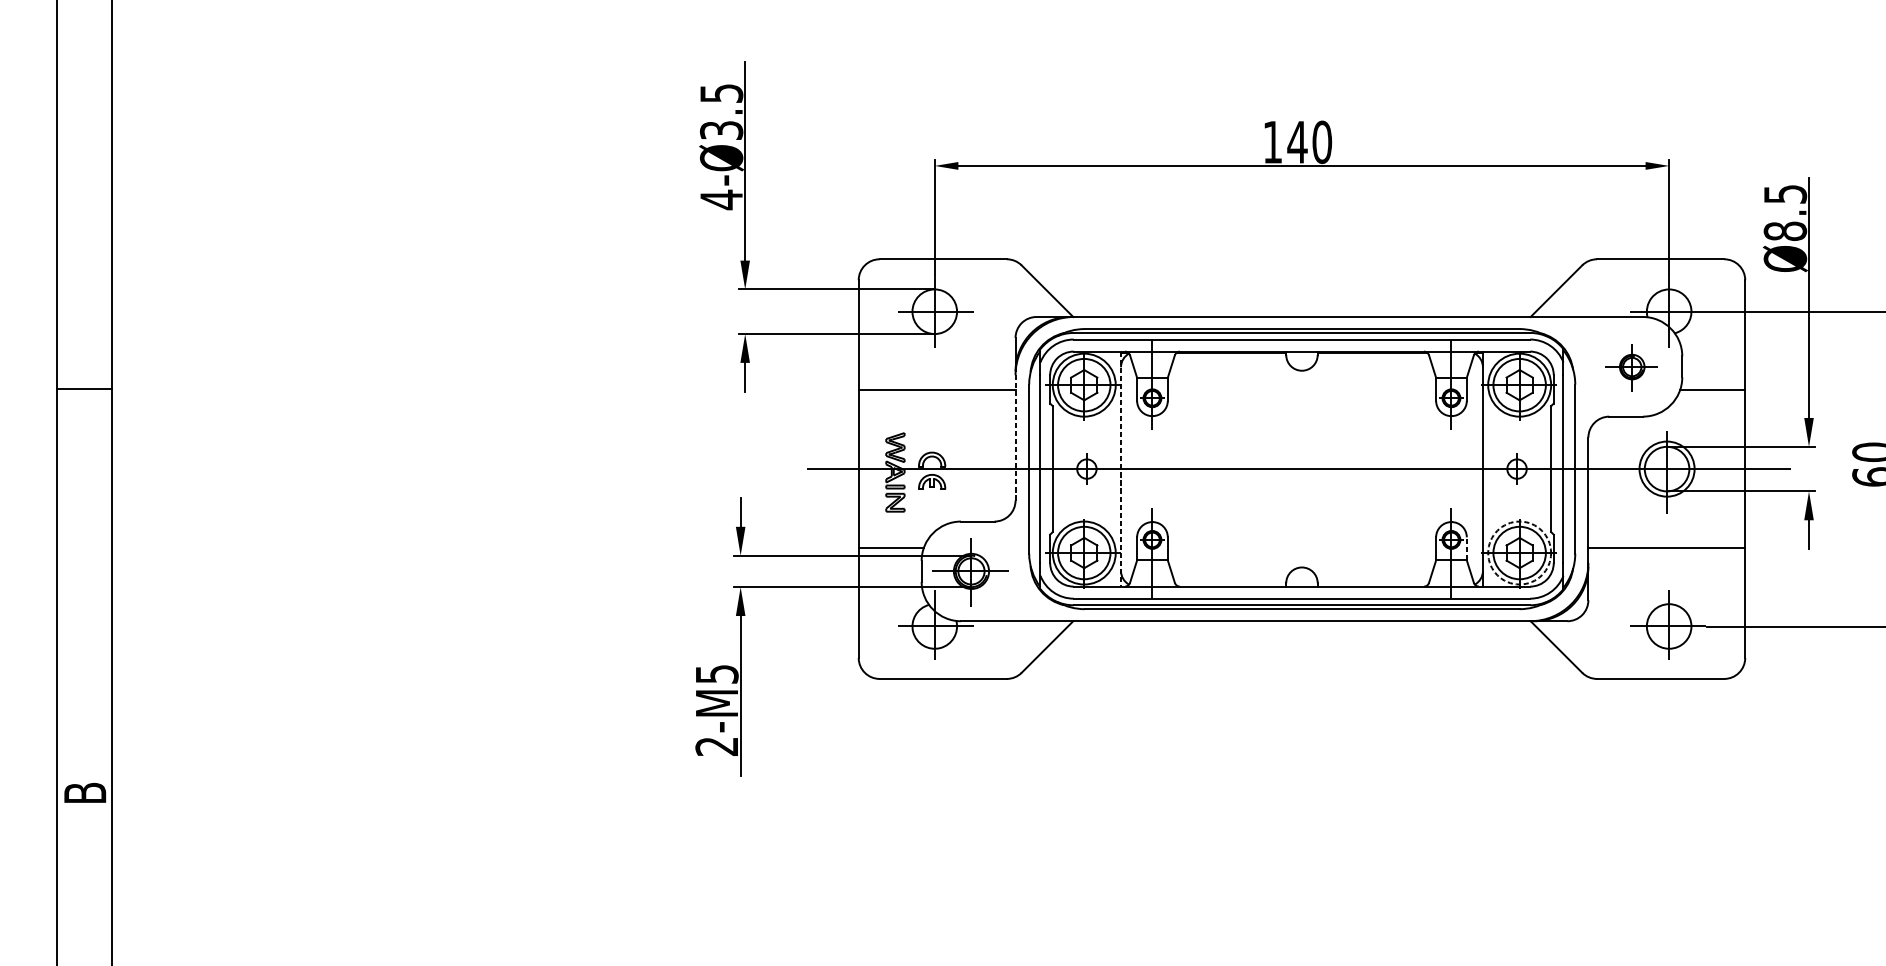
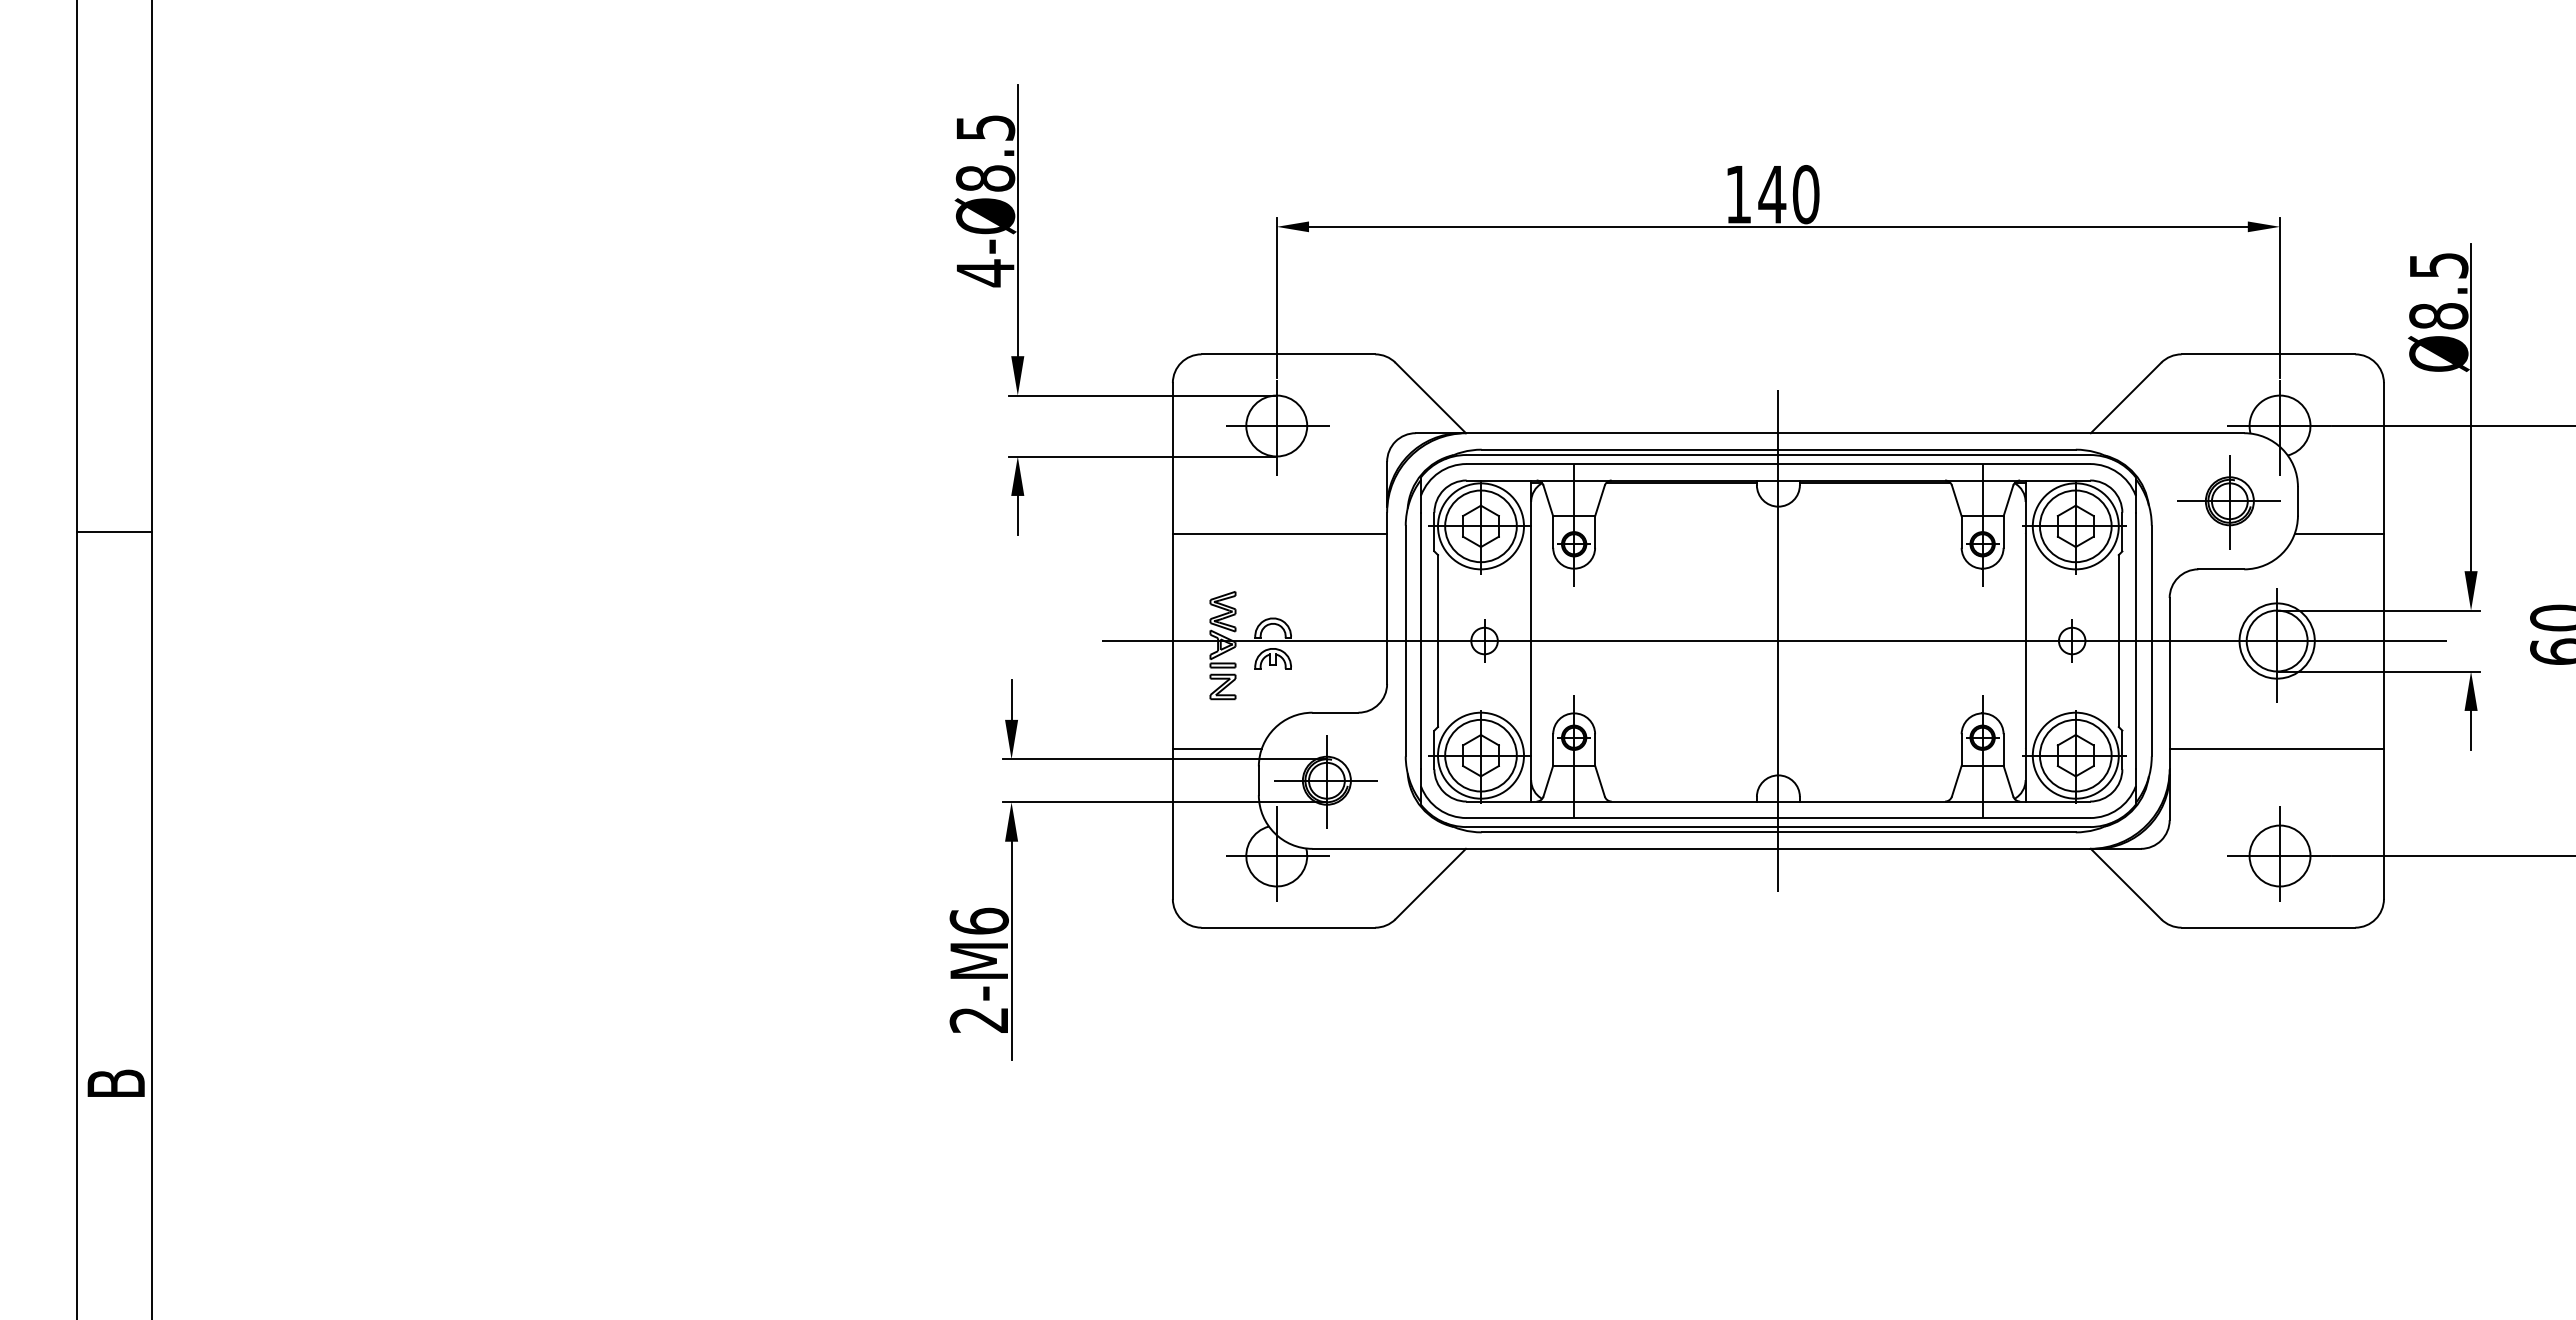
text: (721, 130) -> (985, 178), 4-Ø3.5 -> 4-Ø8.5
part: (1631, 367) -> (2228, 502), size x1.43
line: (1015, 437) -> (1387, 598), dashed -> solid
line: (1302, 468) -> (1778, 640), added
line: (1121, 469) -> (1531, 641), dashed -> solid
line: (1466, 548) -> (2003, 749), dashed -> solid
circle: (1519, 552) -> (2075, 755), dashed -> solid
text: (716, 673) -> (978, 920), 2-M5 -> 2-M6

